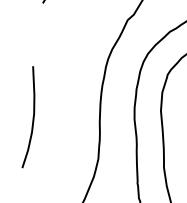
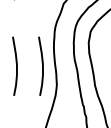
curve: (77, 121) -> (42, 65), added

